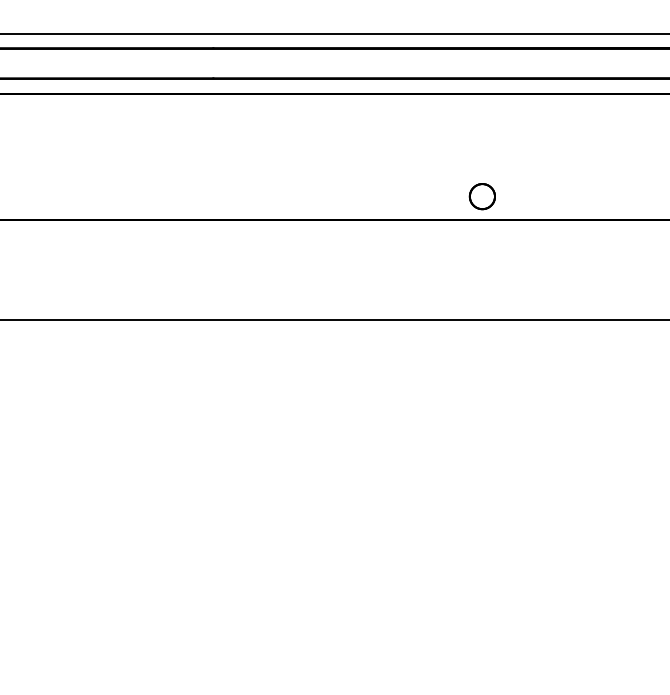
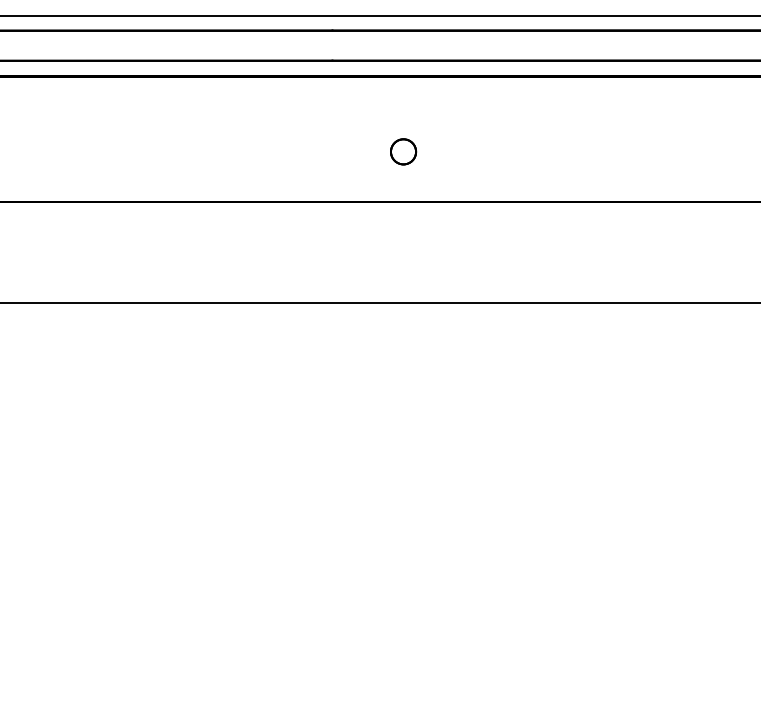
circle: (482, 196) -> (403, 151), moved

